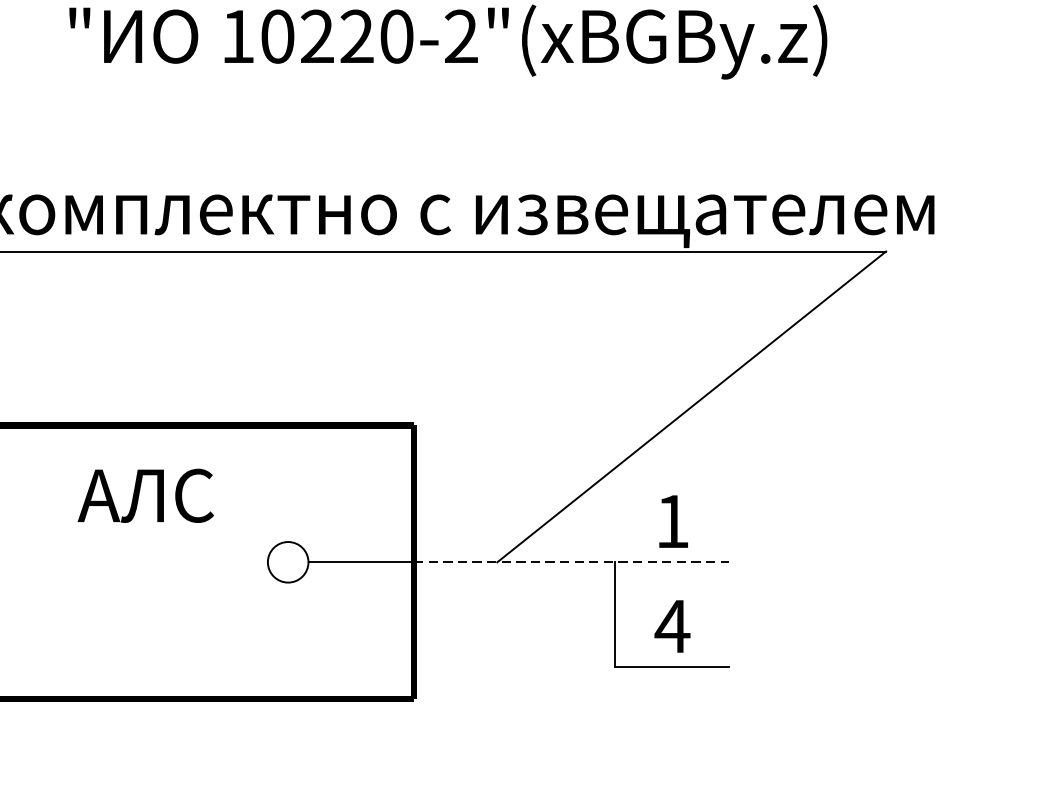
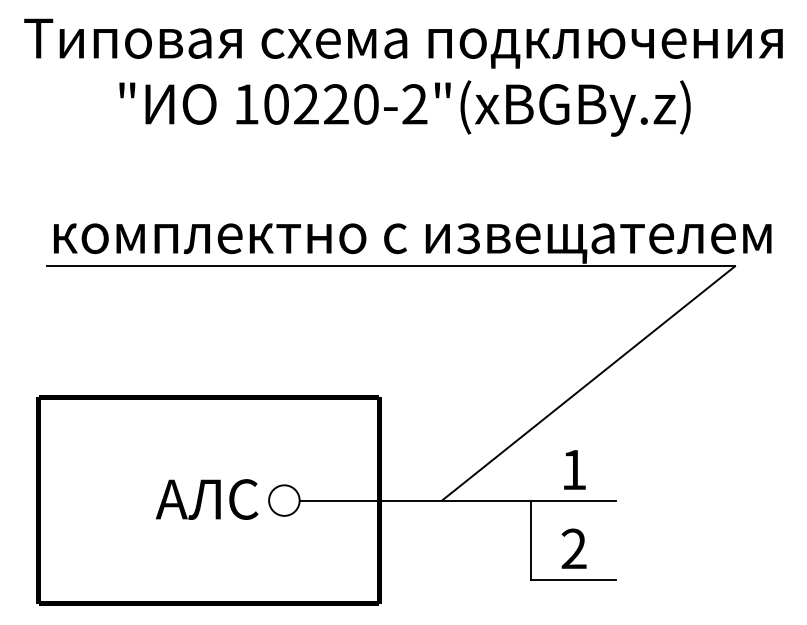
text: (146, 495) -> (207, 499), moved
line: (570, 562) -> (497, 500), dashed -> solid
text: (671, 625) -> (573, 548), 4 -> 2

